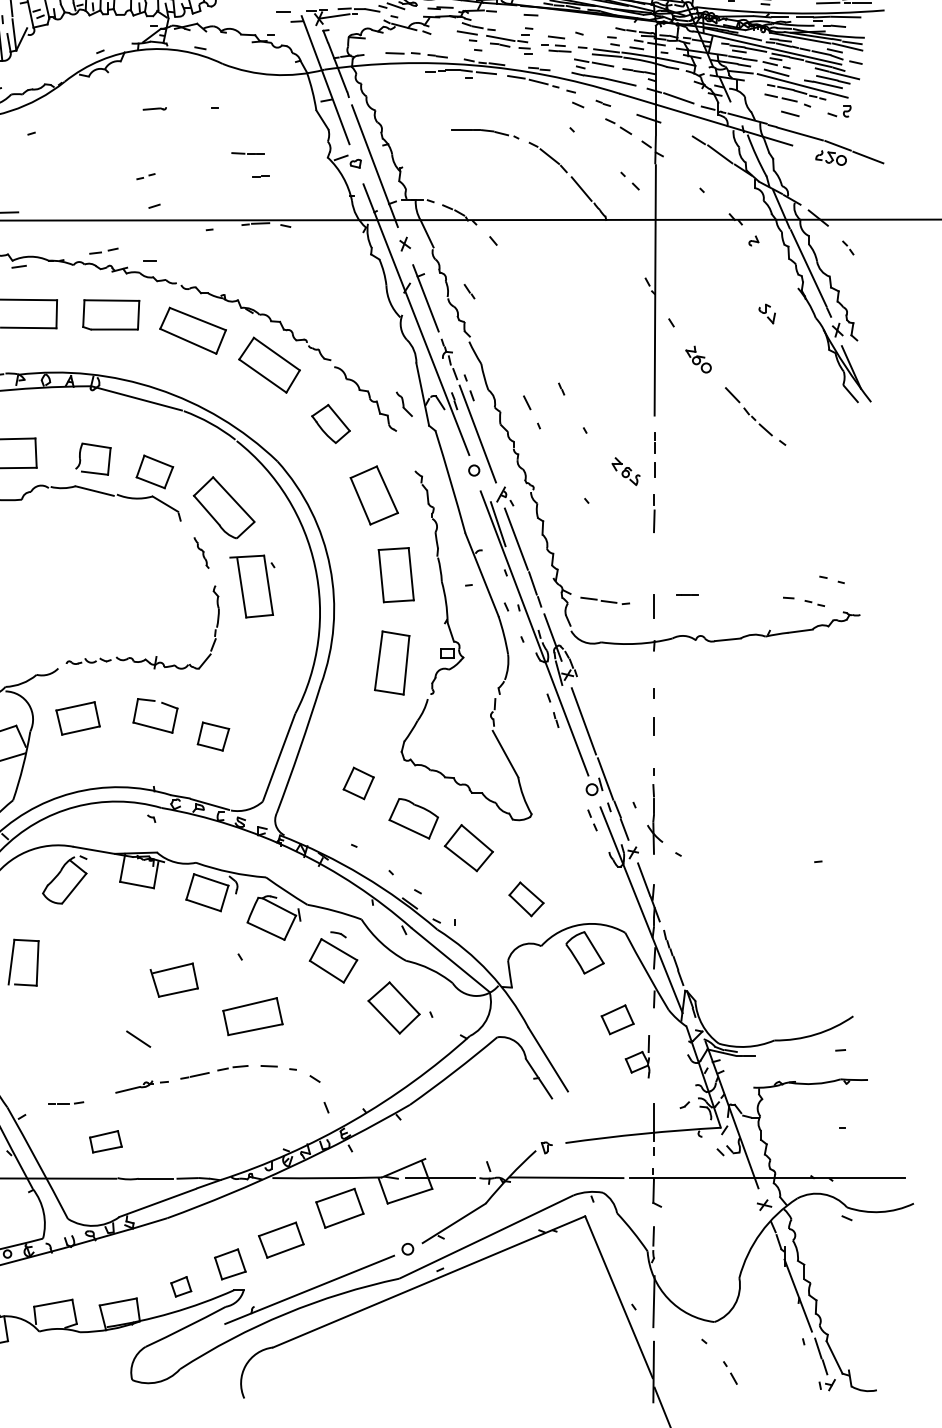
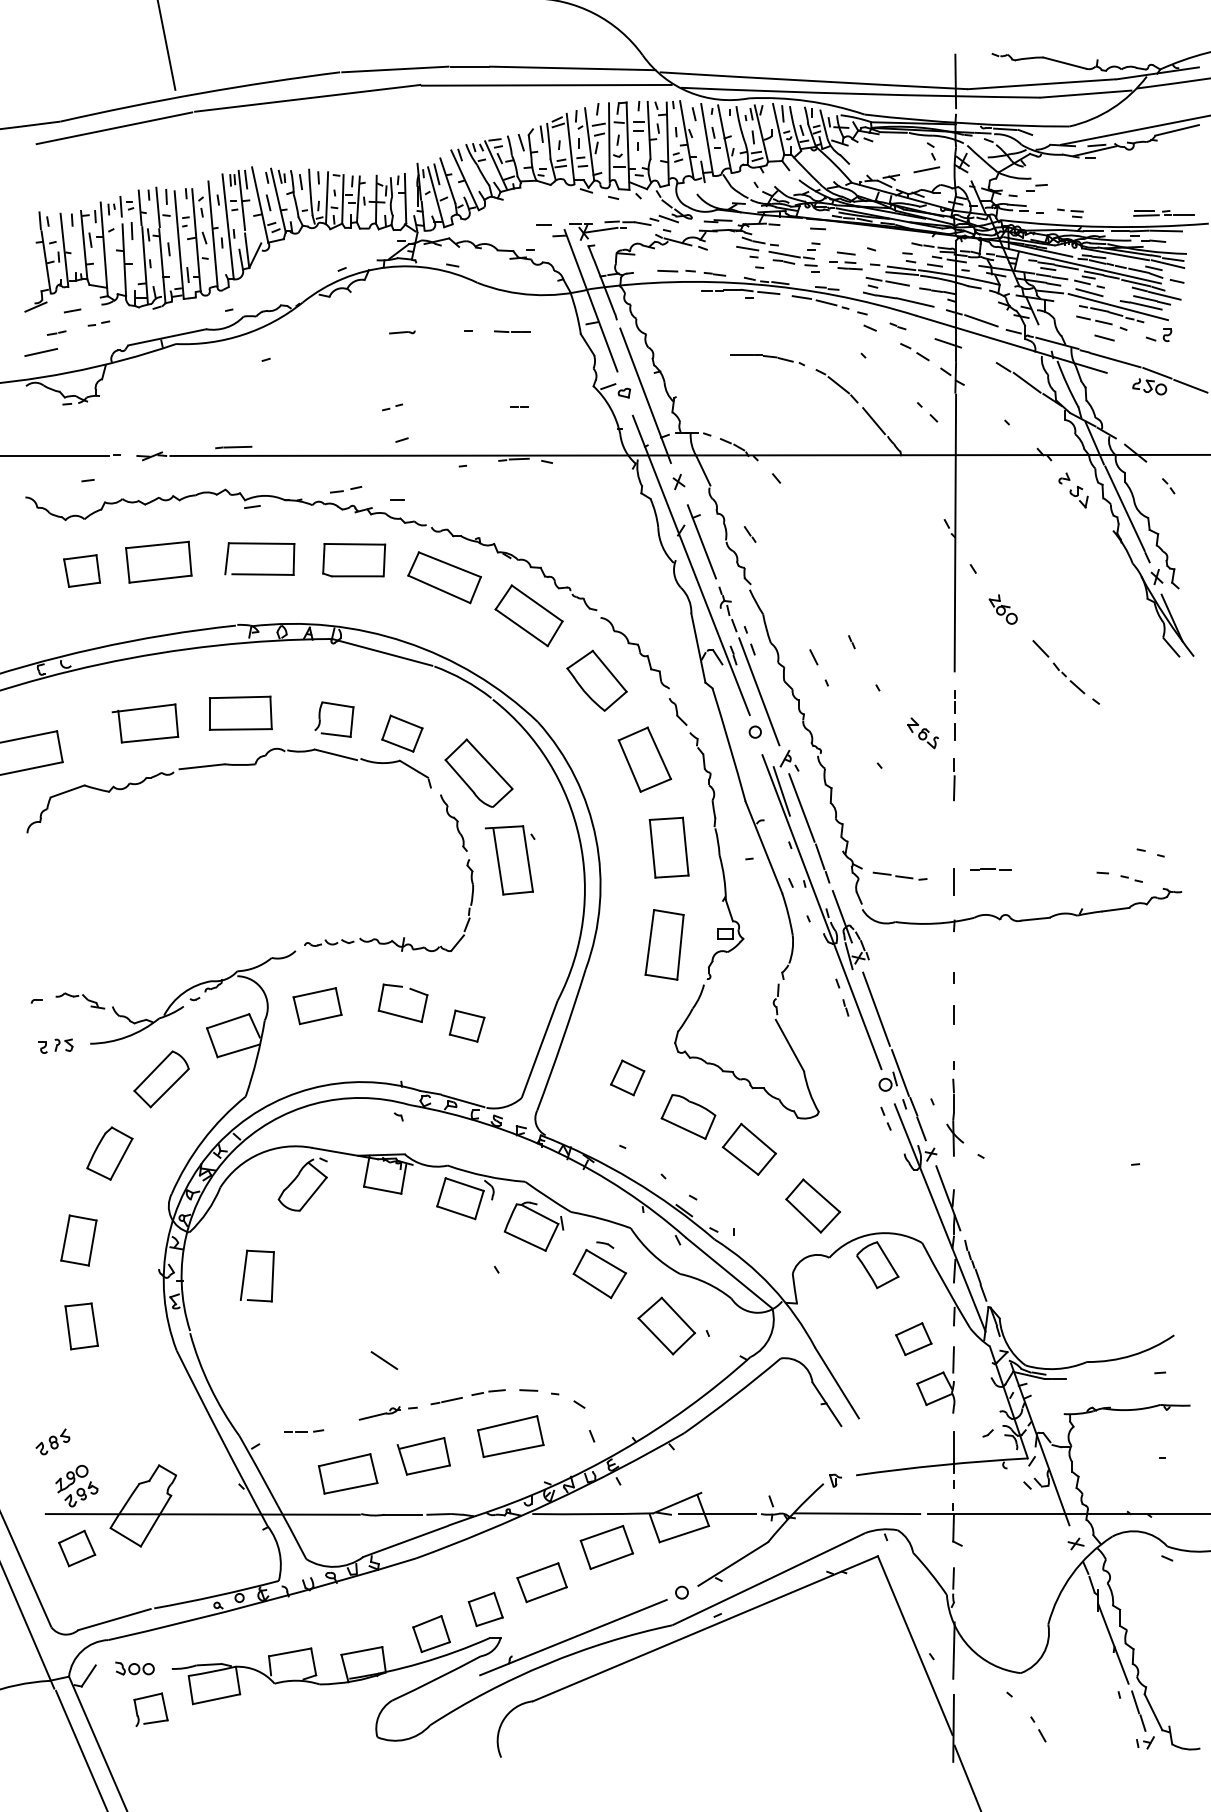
line: (248, 153) -> (512, 331), moved
part: (766, 313) -> (1078, 496), moved
part: (403, 403) -> (677, 711), moved
part: (330, 423) -> (596, 680), size x1.43
part: (201, 552) -> (453, 822), size x1.67
part: (687, 594) -> (990, 869), size x1.67
part: (525, 898) -> (812, 1205), size x1.43
part: (173, 980) -> (423, 1456), moved
part: (252, 1016) -> (510, 1436), moved
part: (637, 1056) -> (935, 1379), size x1.43
part: (106, 1141) -> (348, 1473), size x1.67
part: (181, 1287) -> (431, 1634), size x1.67

